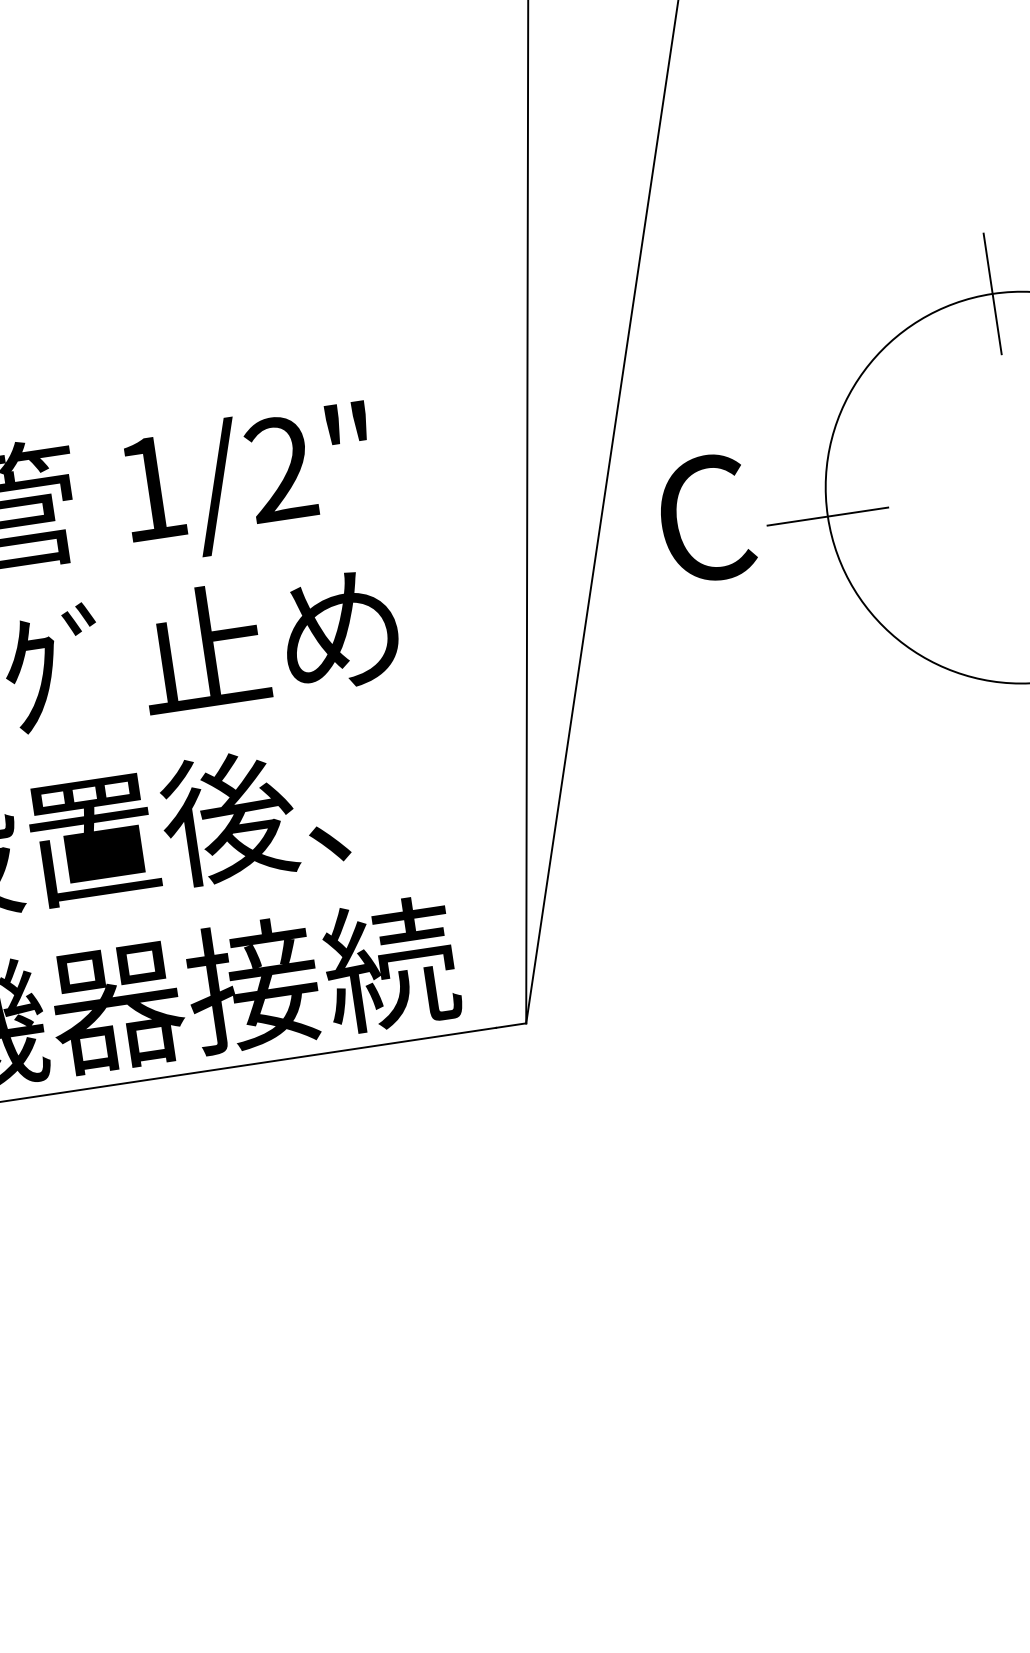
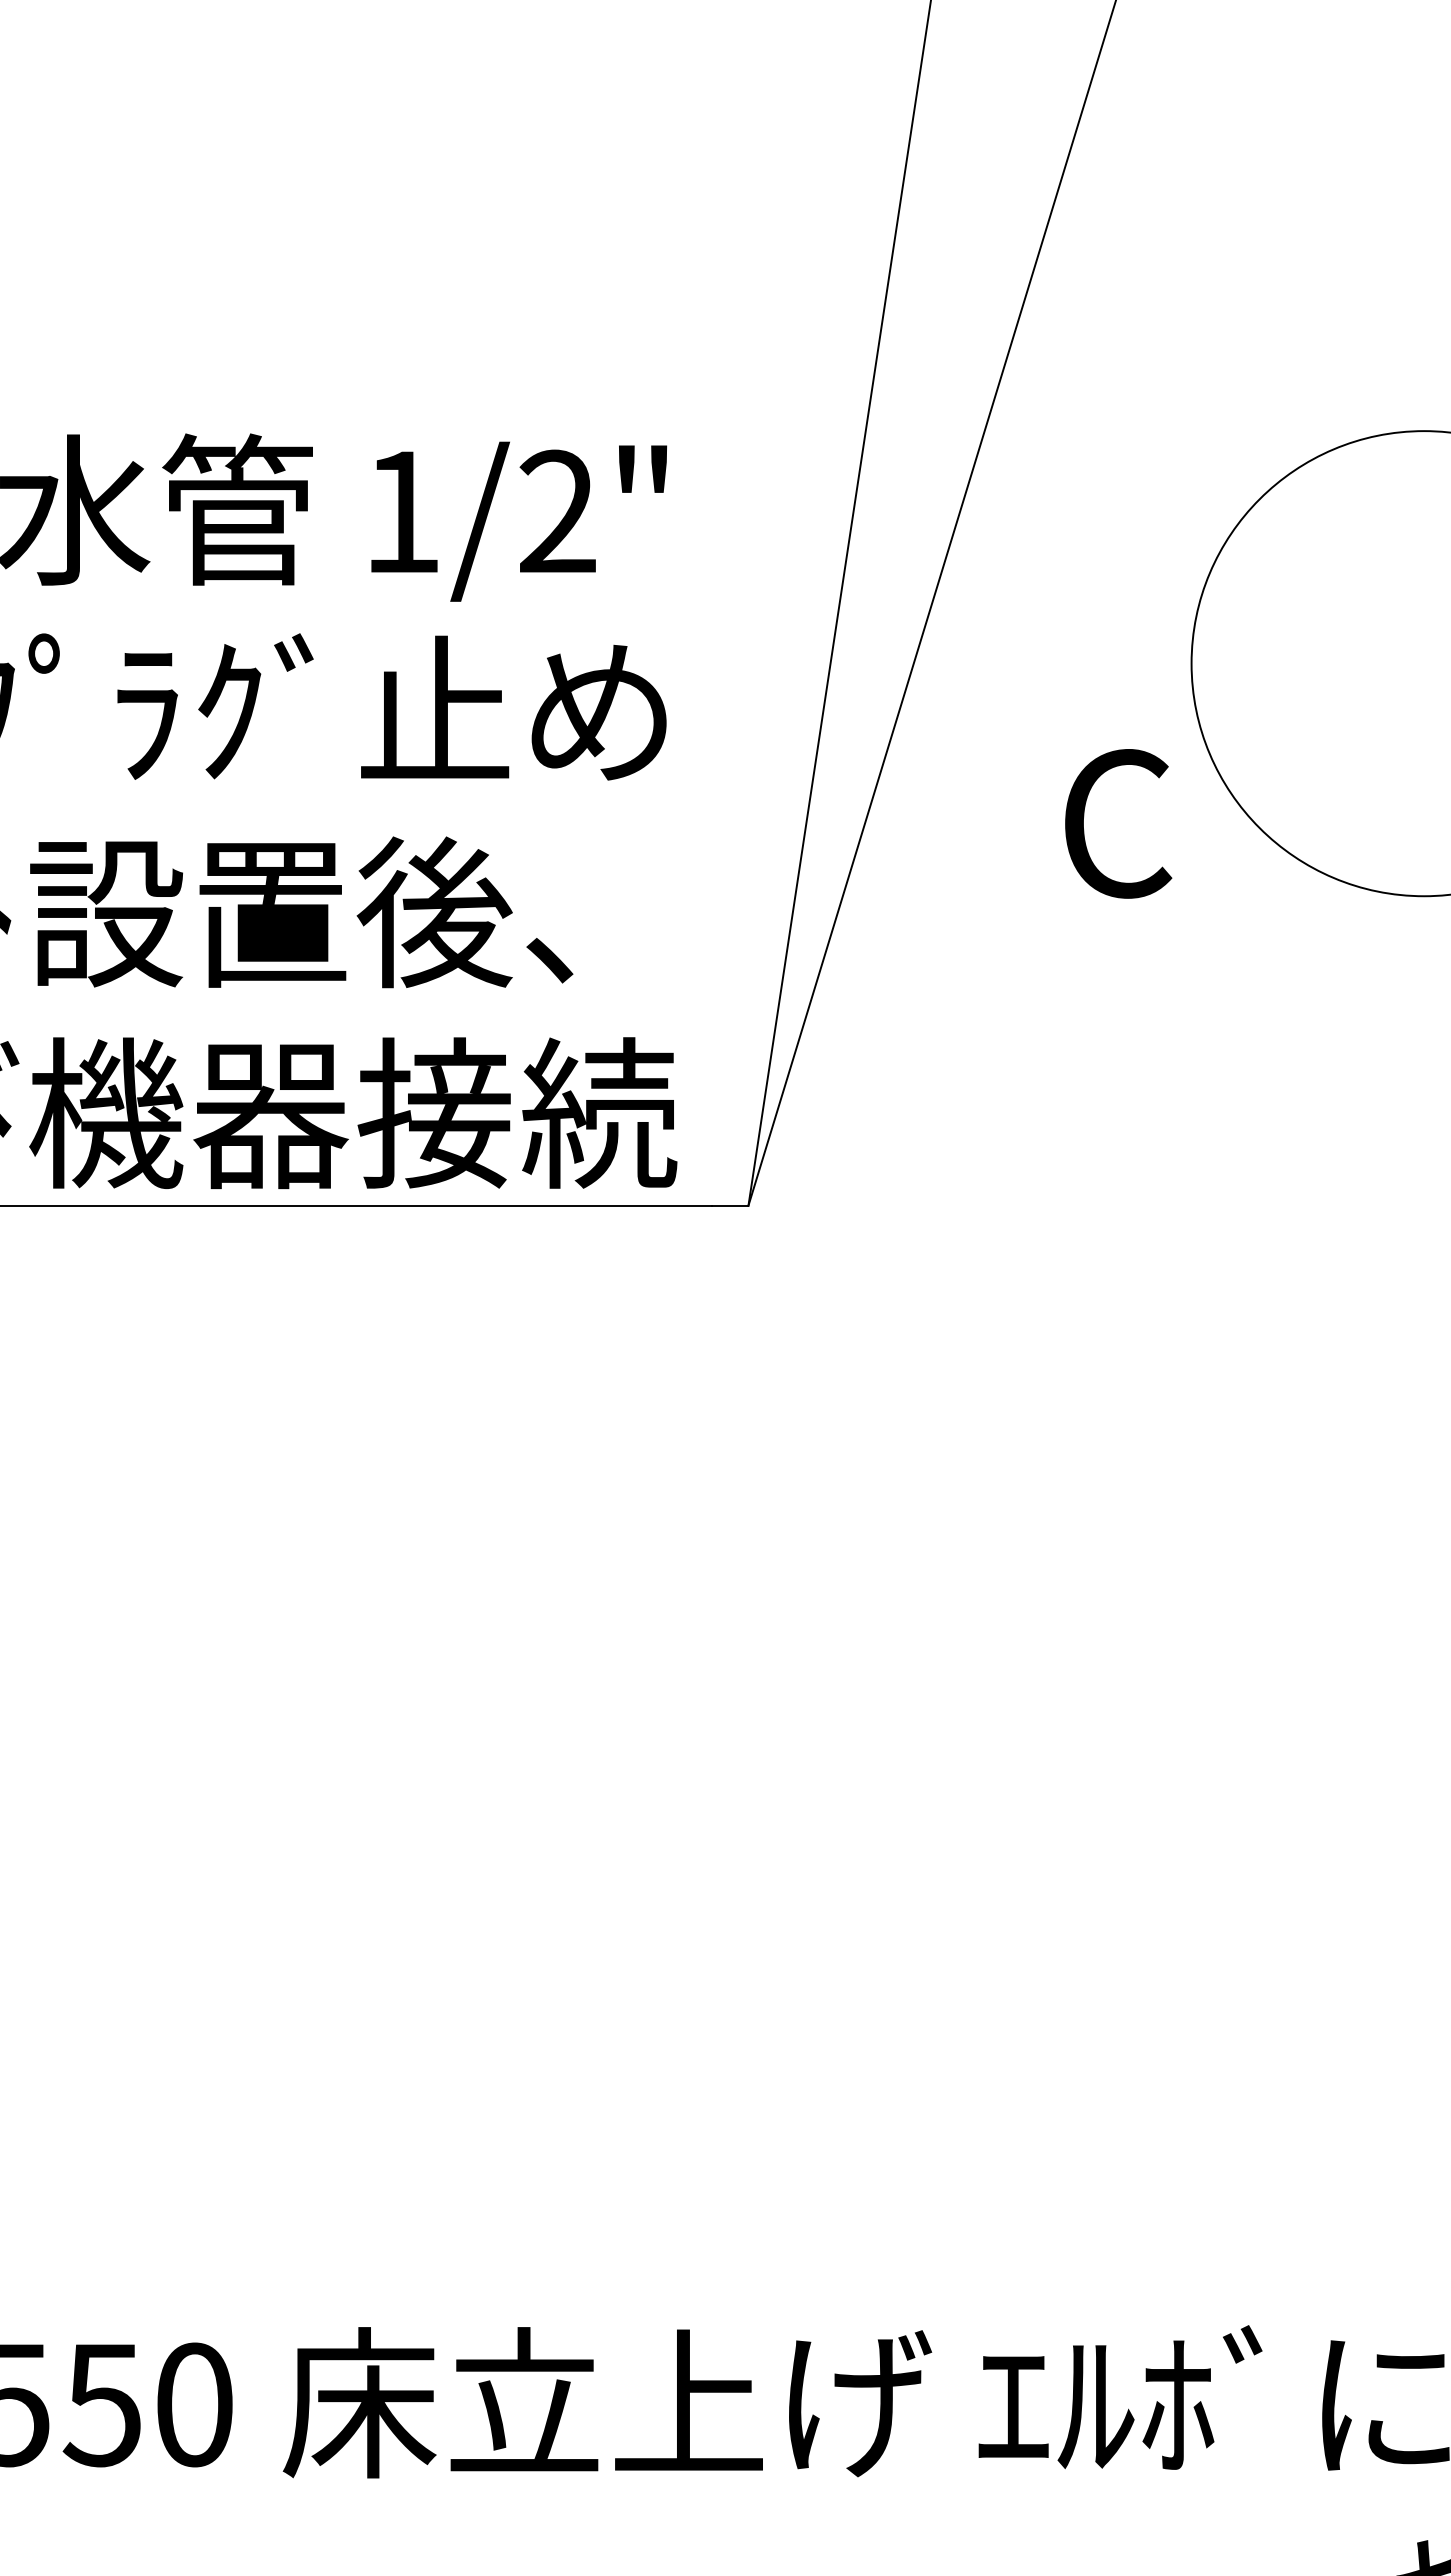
line: (992, 293) -> (1424, 430), removed
line: (827, 516) -> (1191, 663), removed
text: (706, 518) -> (1118, 823), moved

